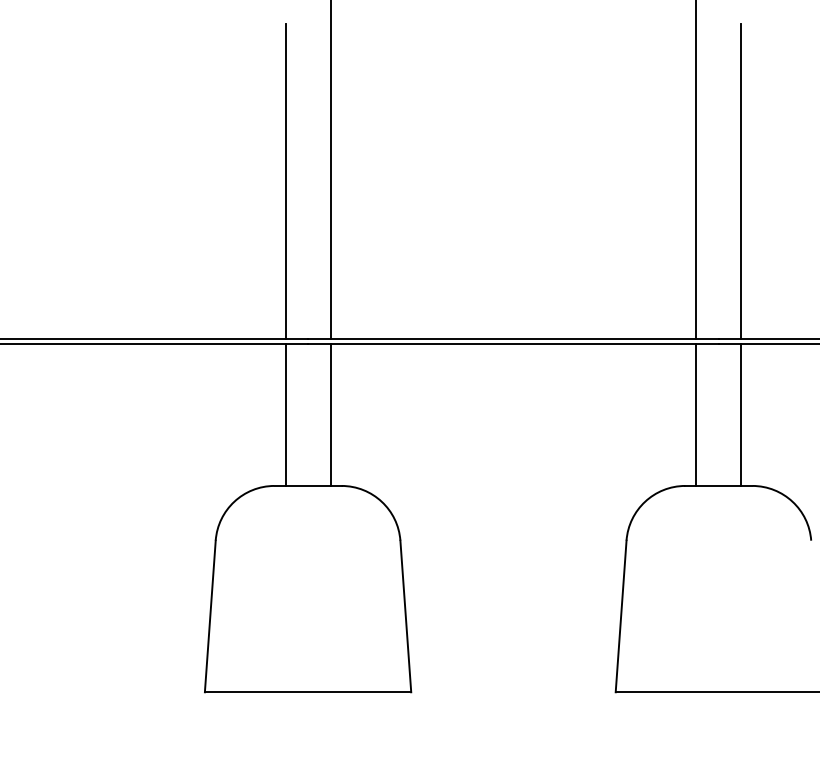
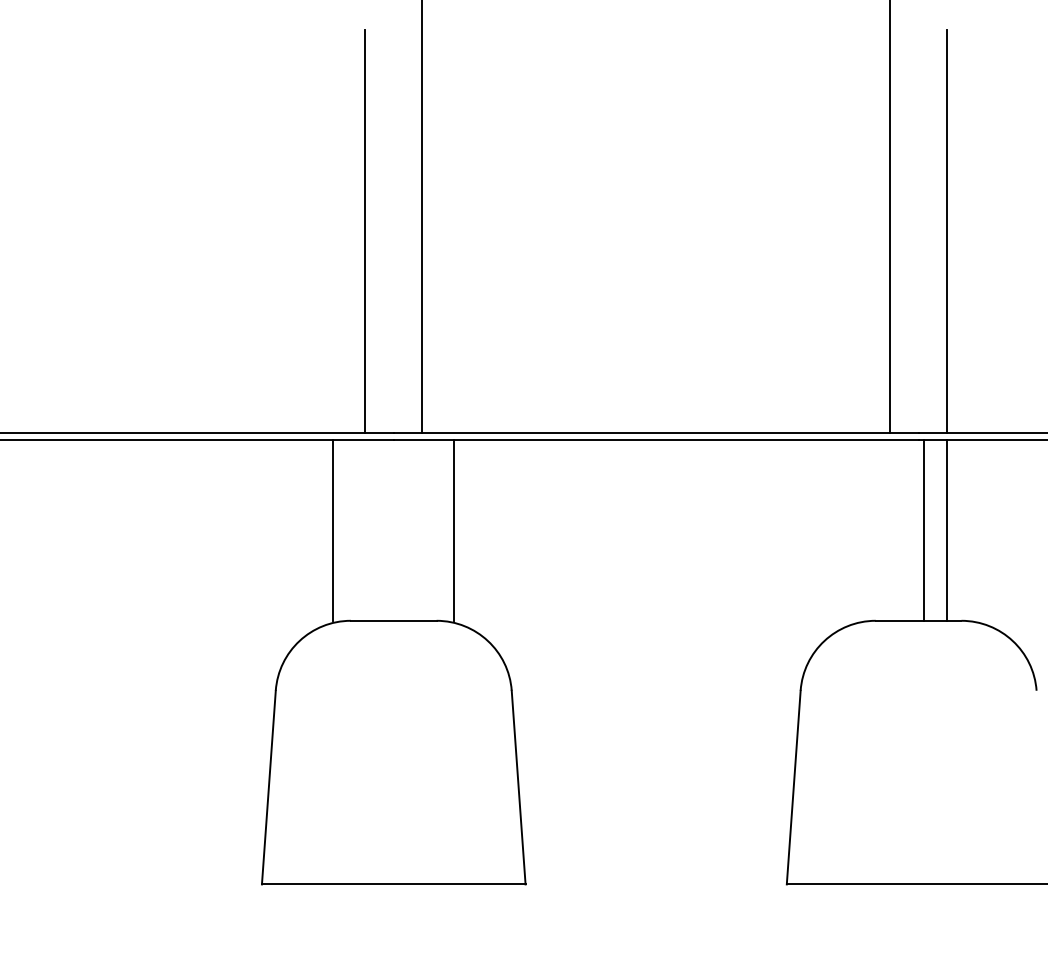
line: (285, 414) -> (332, 529), moved
line: (330, 414) -> (454, 529), moved
line: (696, 414) -> (924, 529), moved

